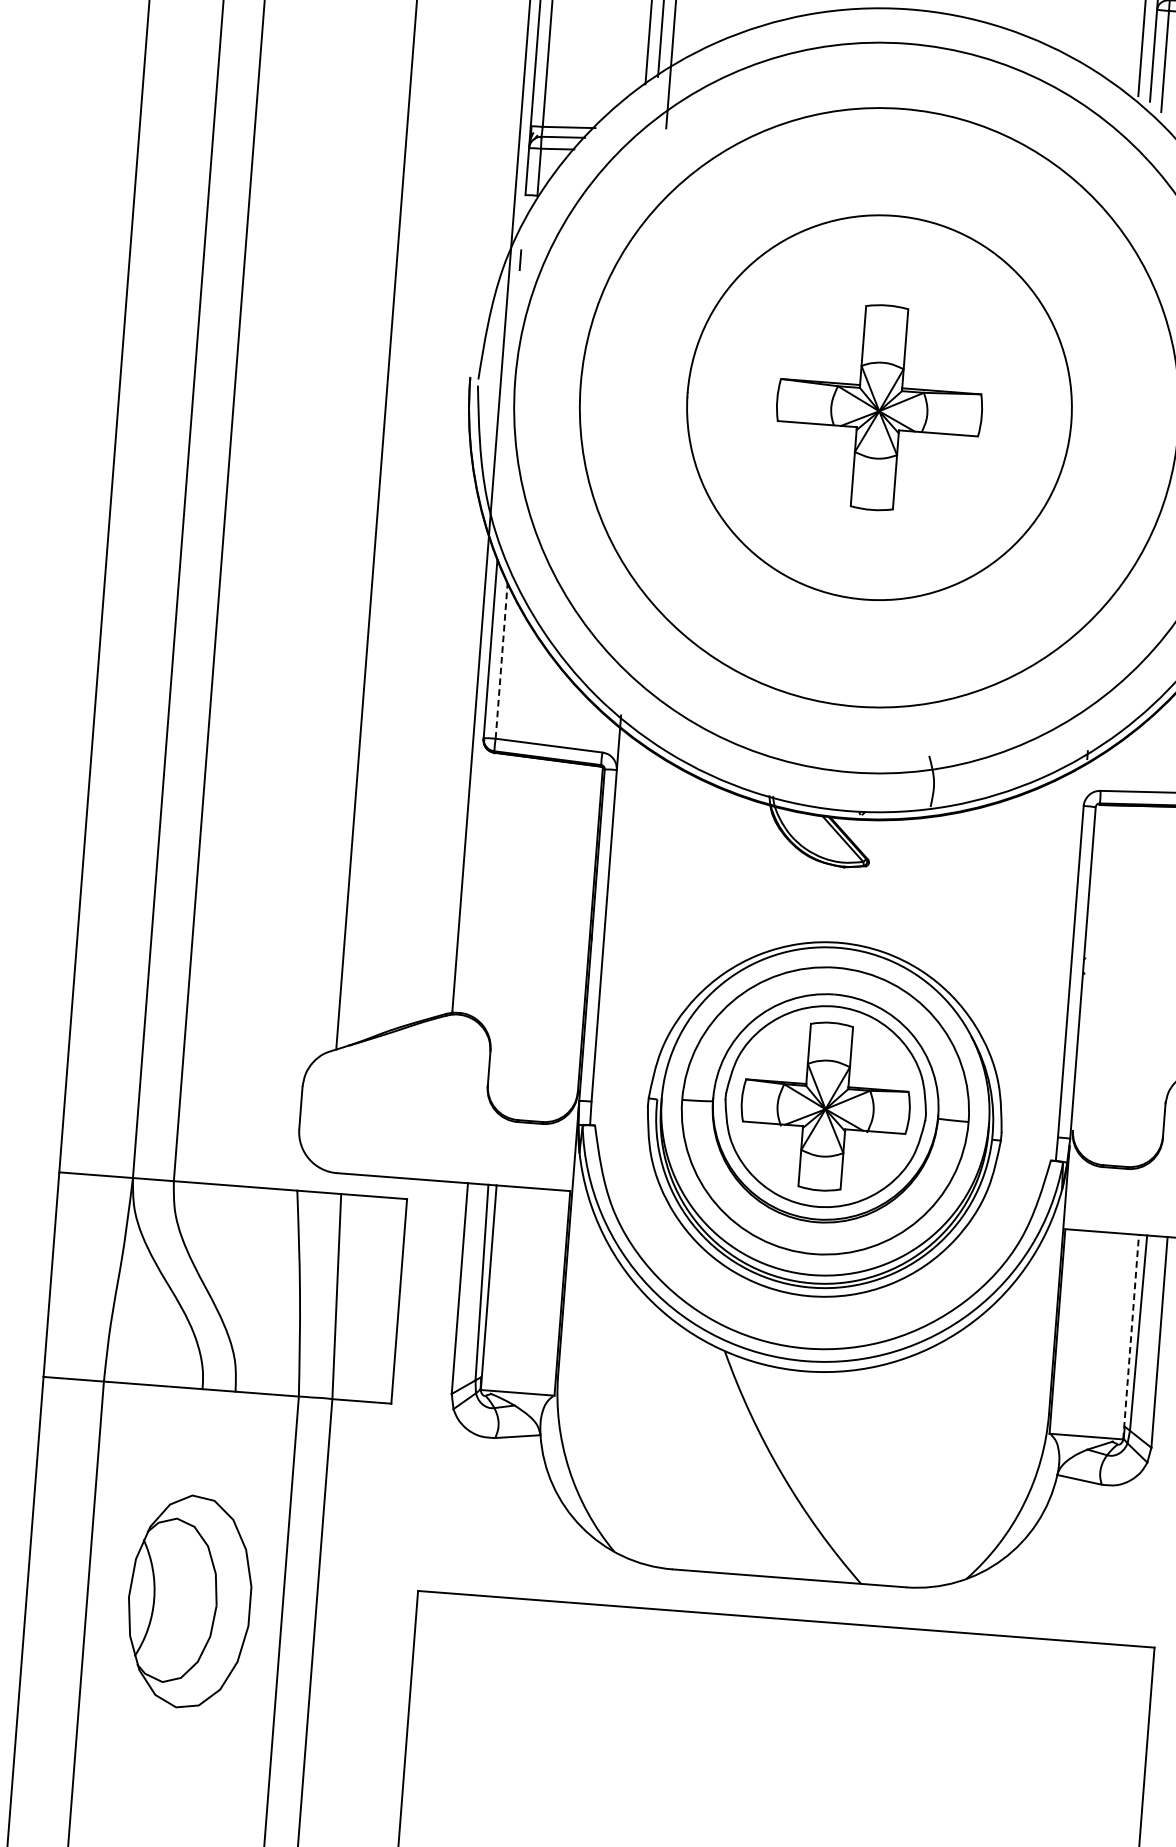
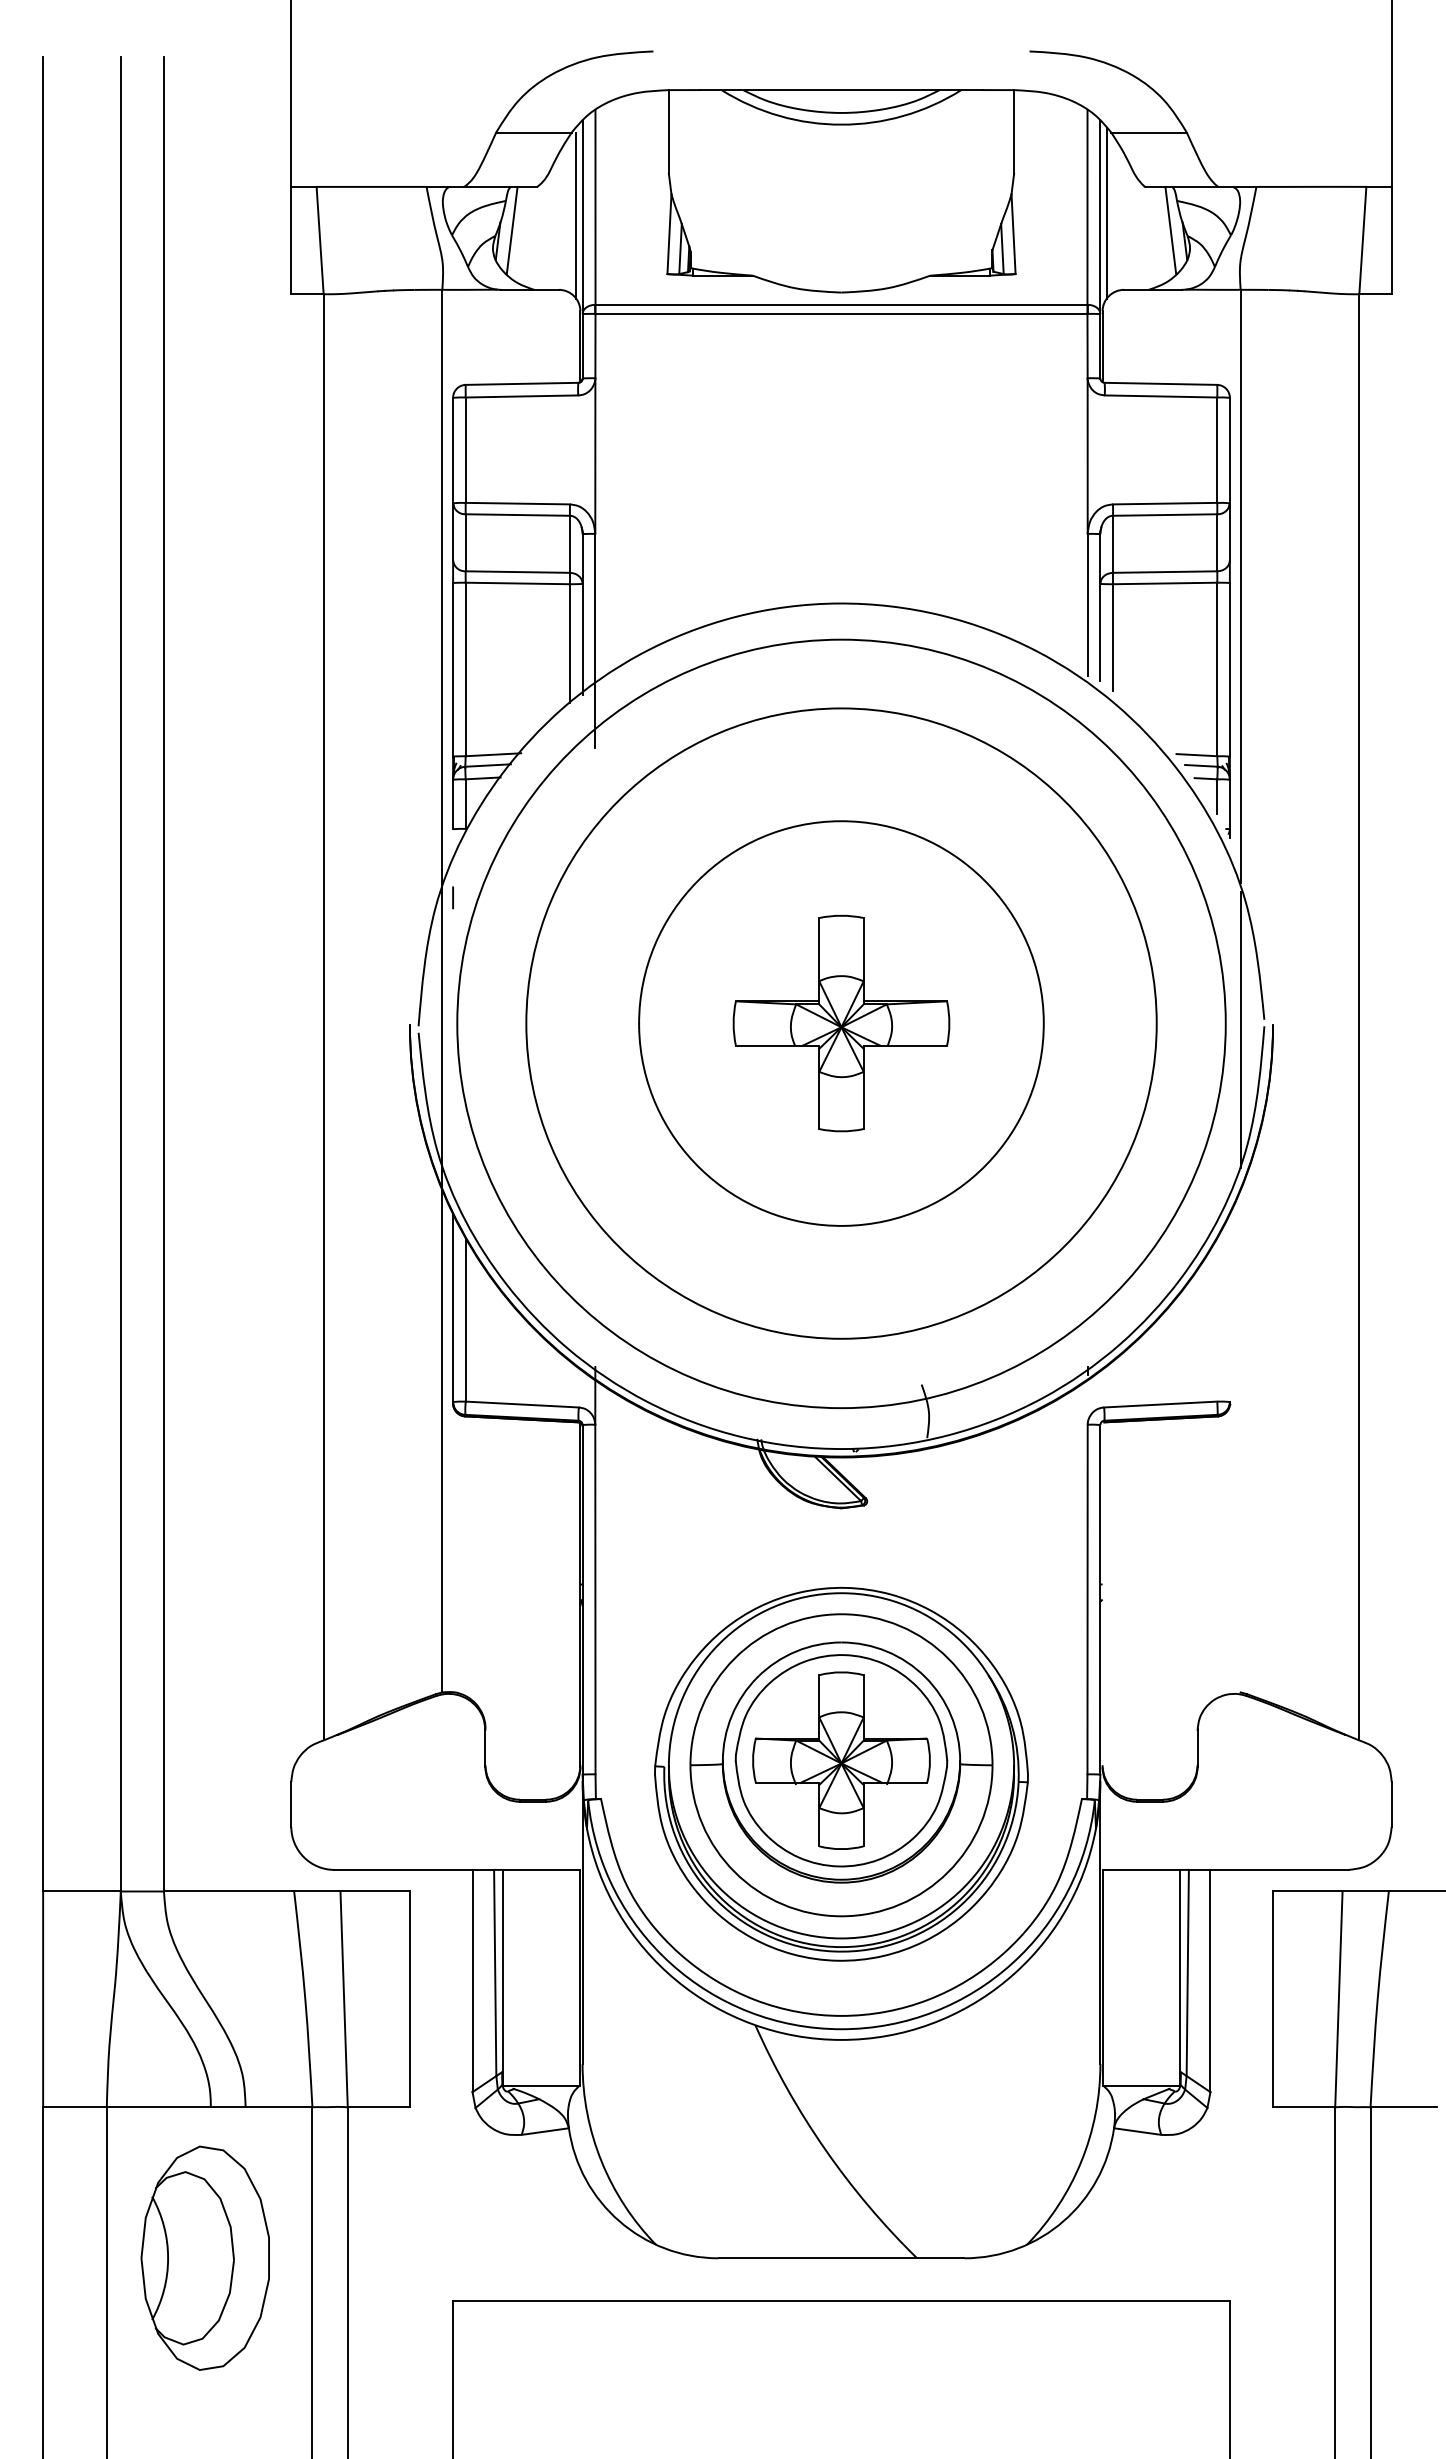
line: (501, 660) -> (465, 1319), dashed -> solid
line: (1131, 1336) -> (1180, 1977), dashed -> solid
part: (188, 1601) -> (204, 2257), moved

